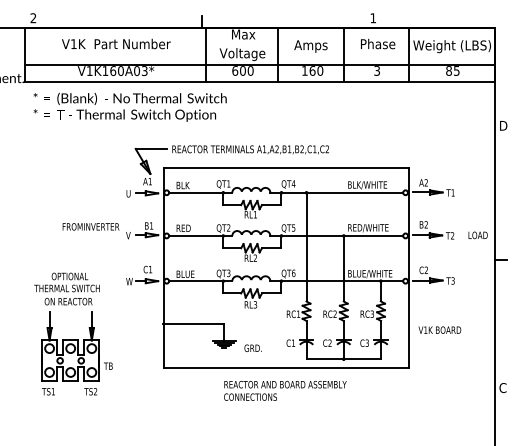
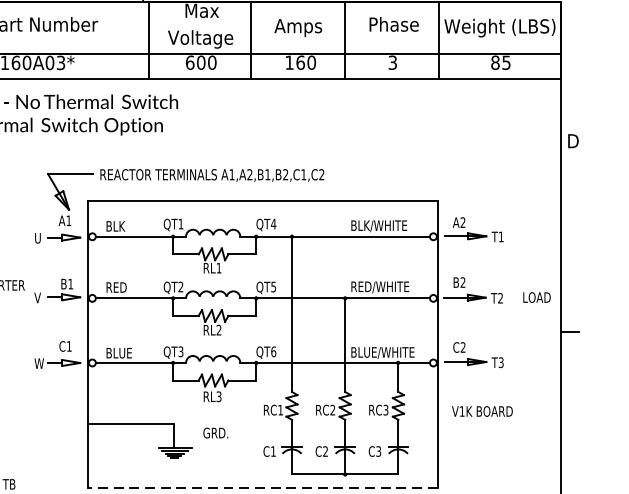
text: (439, 329) -> (481, 410), moved
text: (252, 347) -> (214, 431), moved
line: (285, 368) -> (261, 487), solid -> dashed

